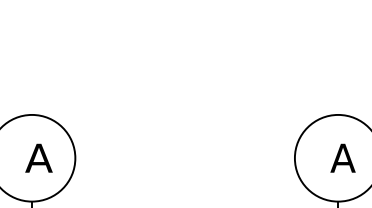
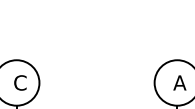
text: (39, 157) -> (20, 82), A -> C

